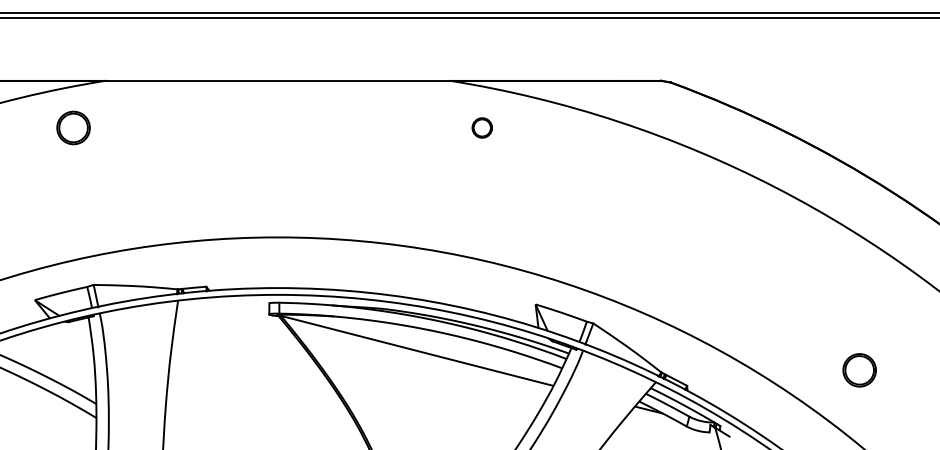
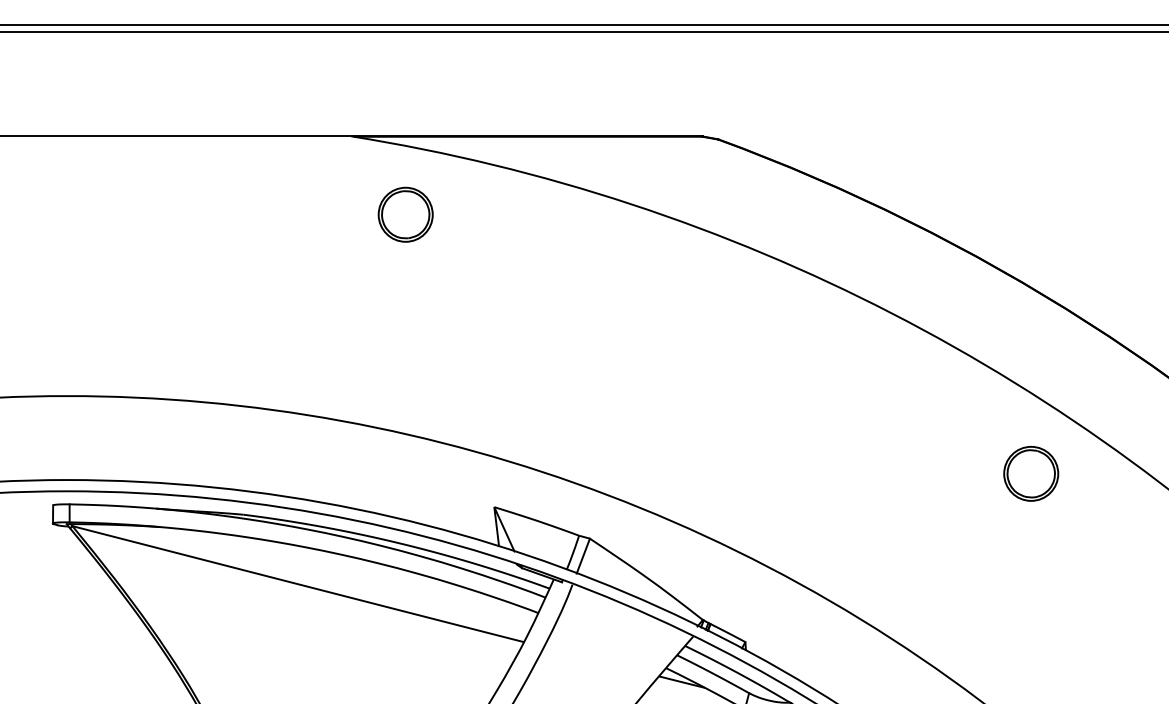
part: (482, 127) -> (406, 213), size x1.67
part: (859, 370) -> (1030, 474), moved

